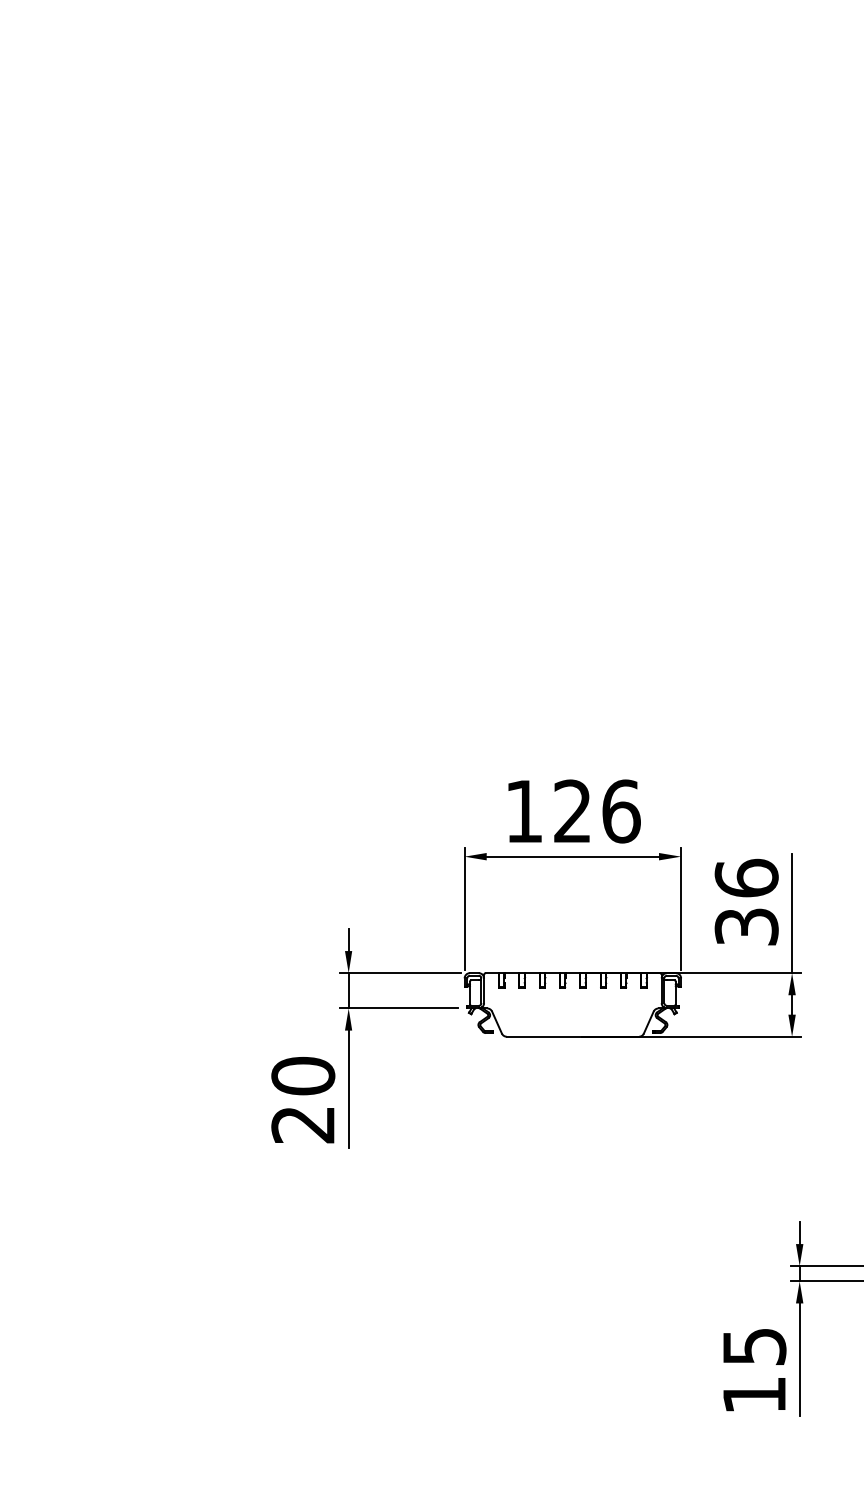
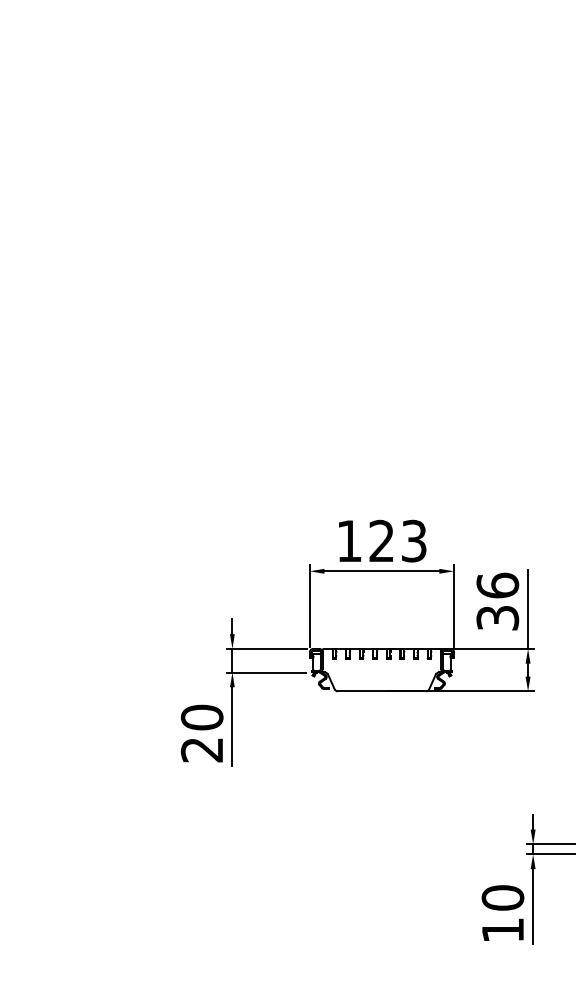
text: (621, 810) -> (414, 540), 126 -> 123
text: (753, 1345) -> (502, 897), 15 -> 10

